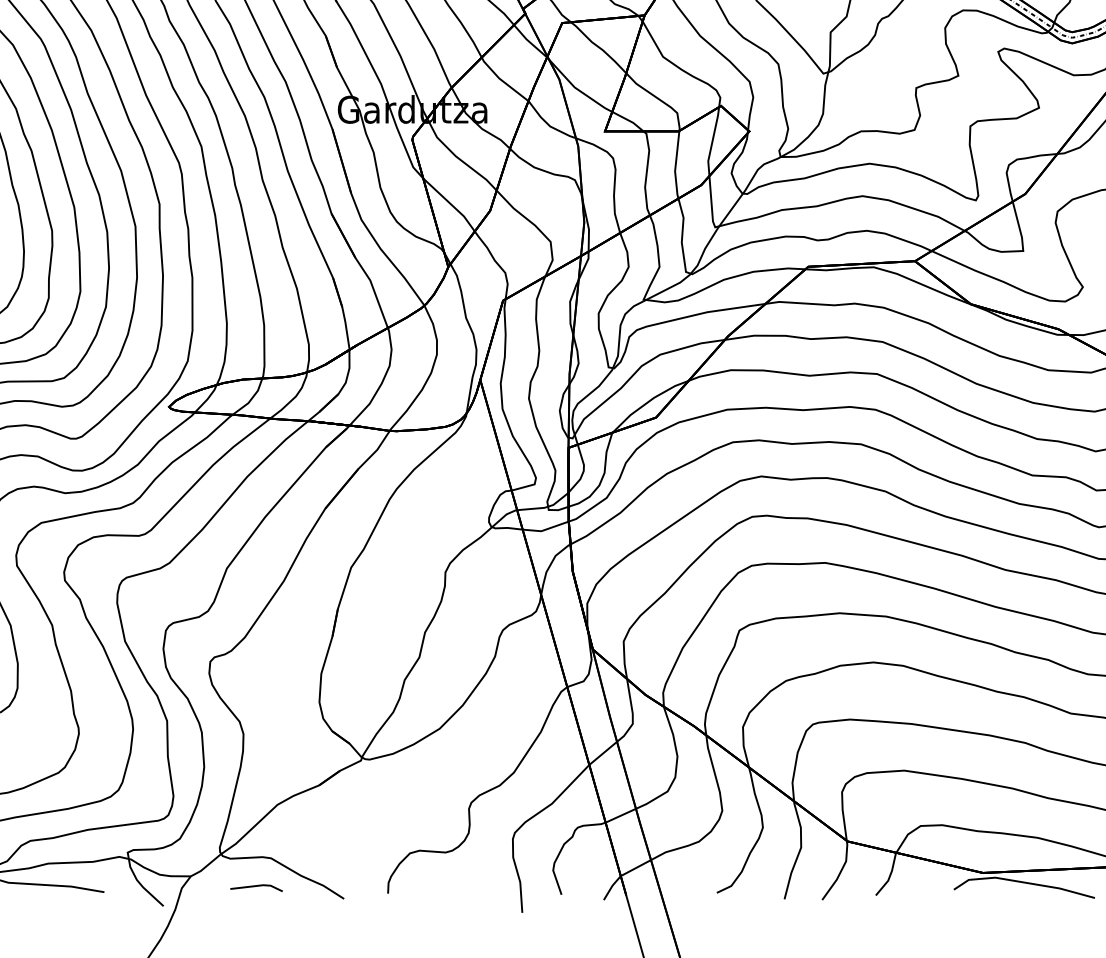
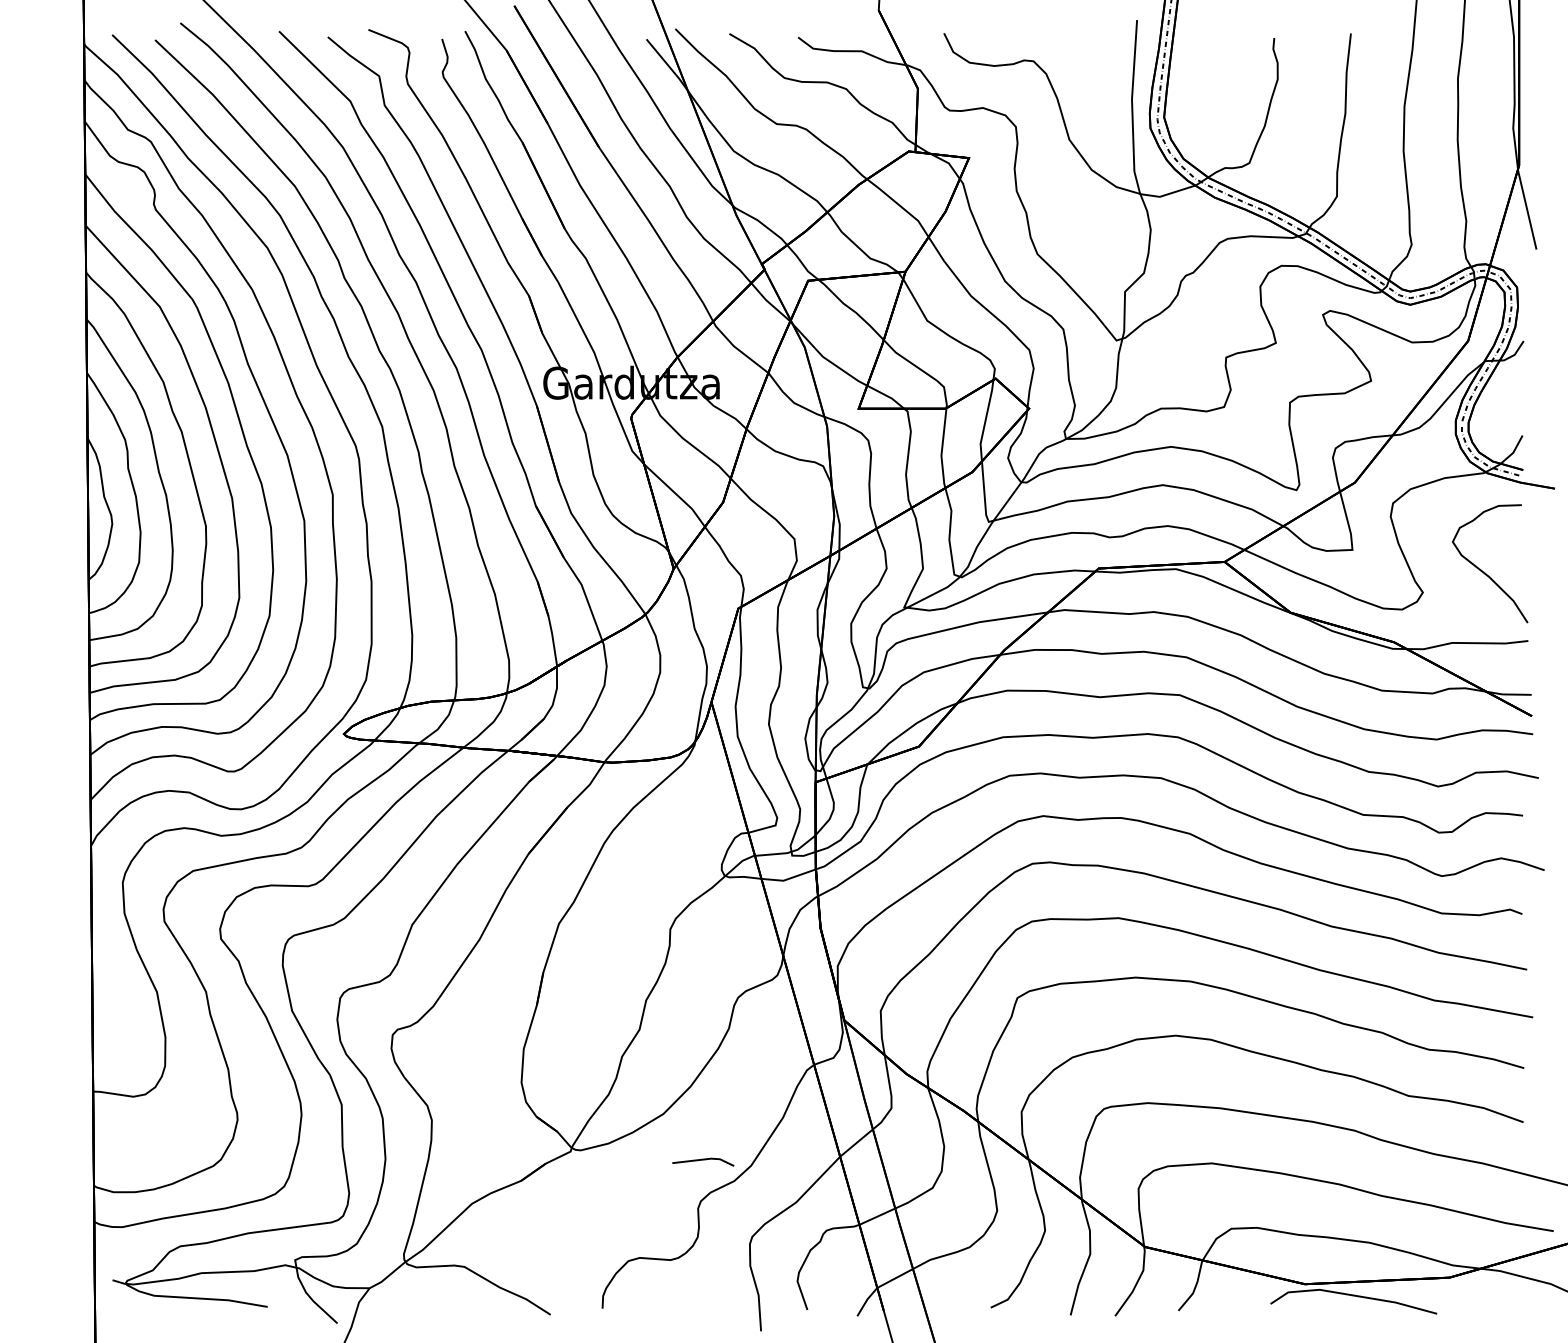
line: (256, 886) -> (703, 1160), moved

